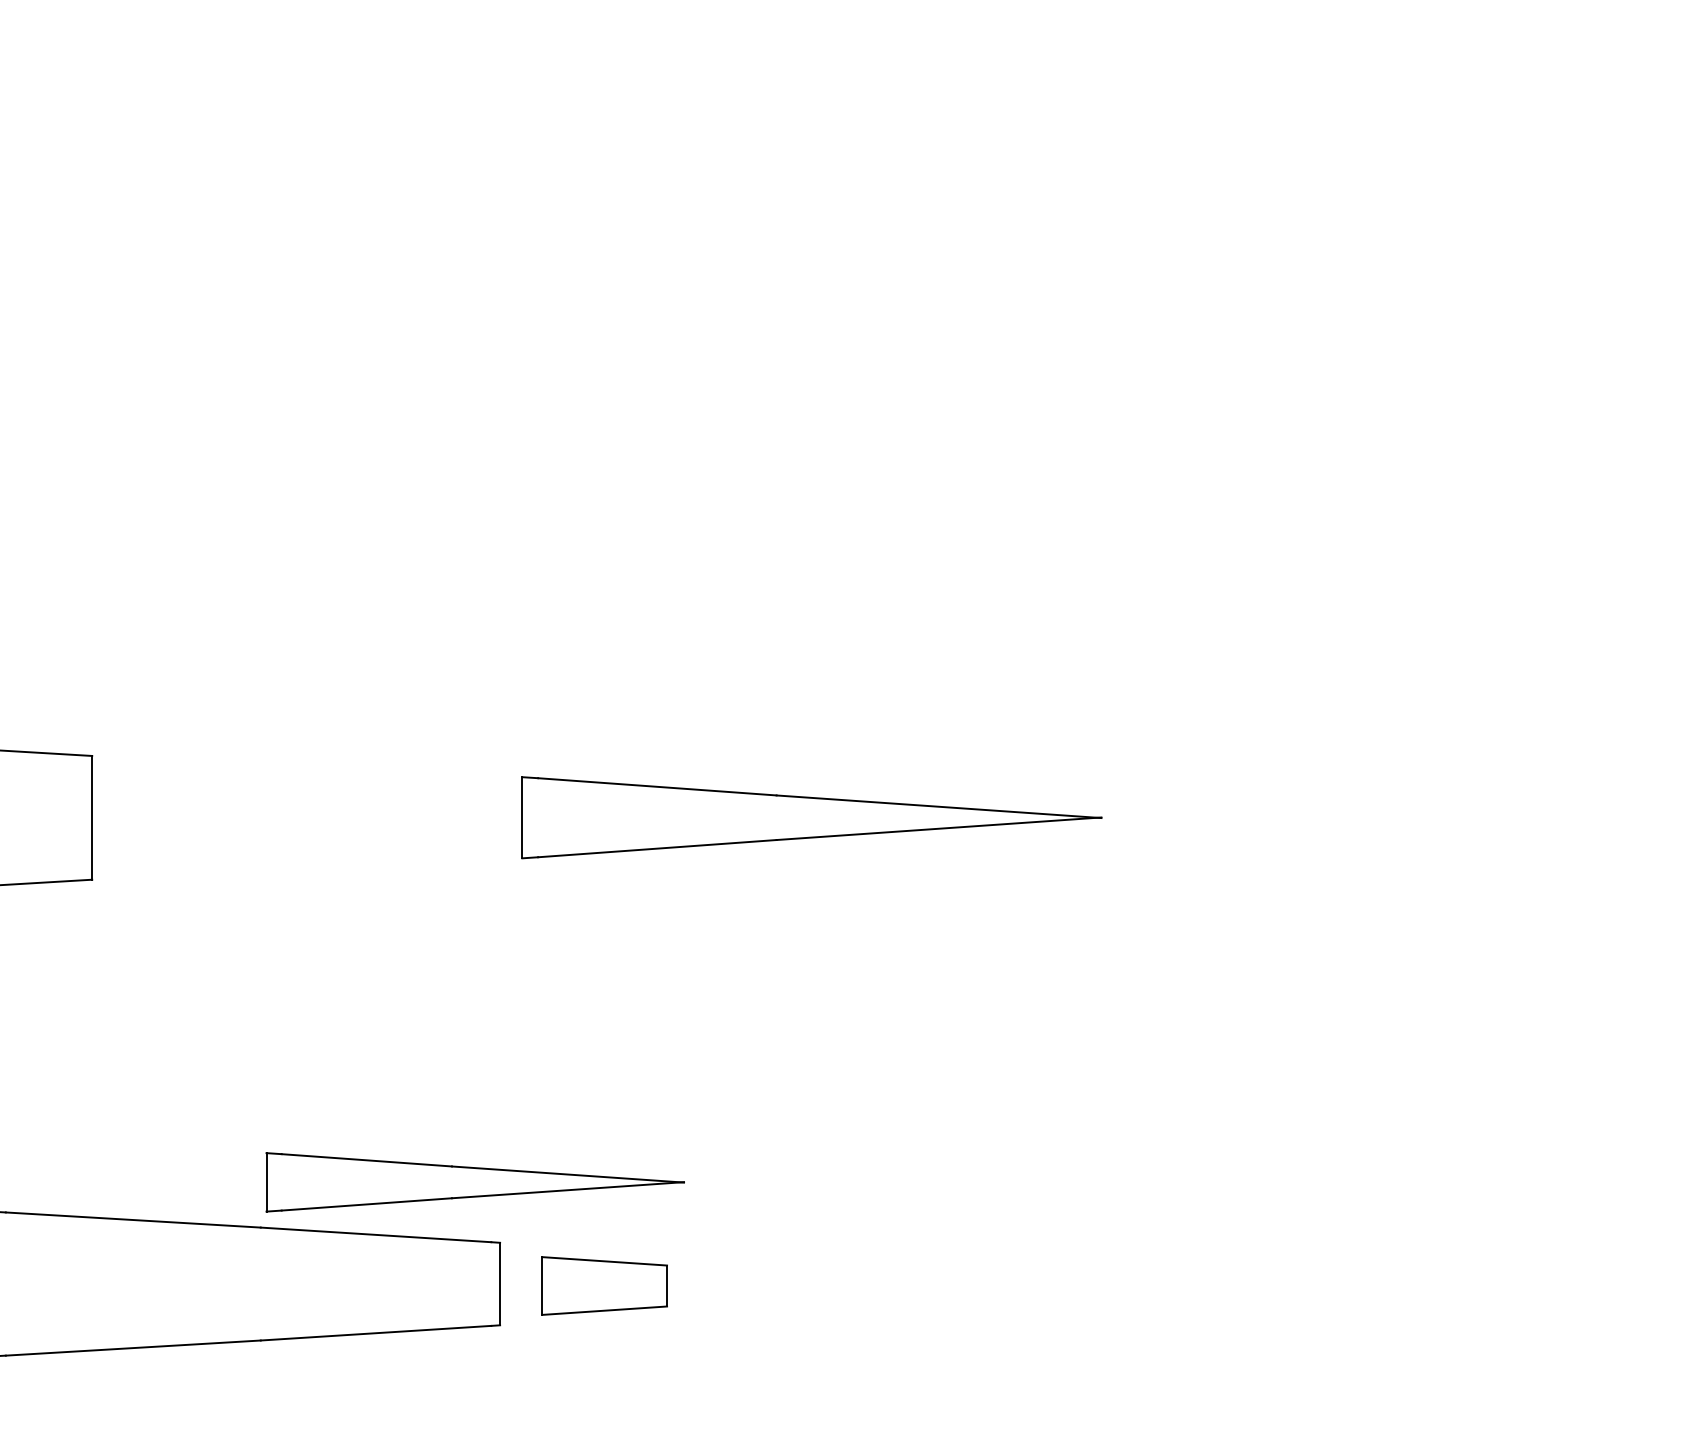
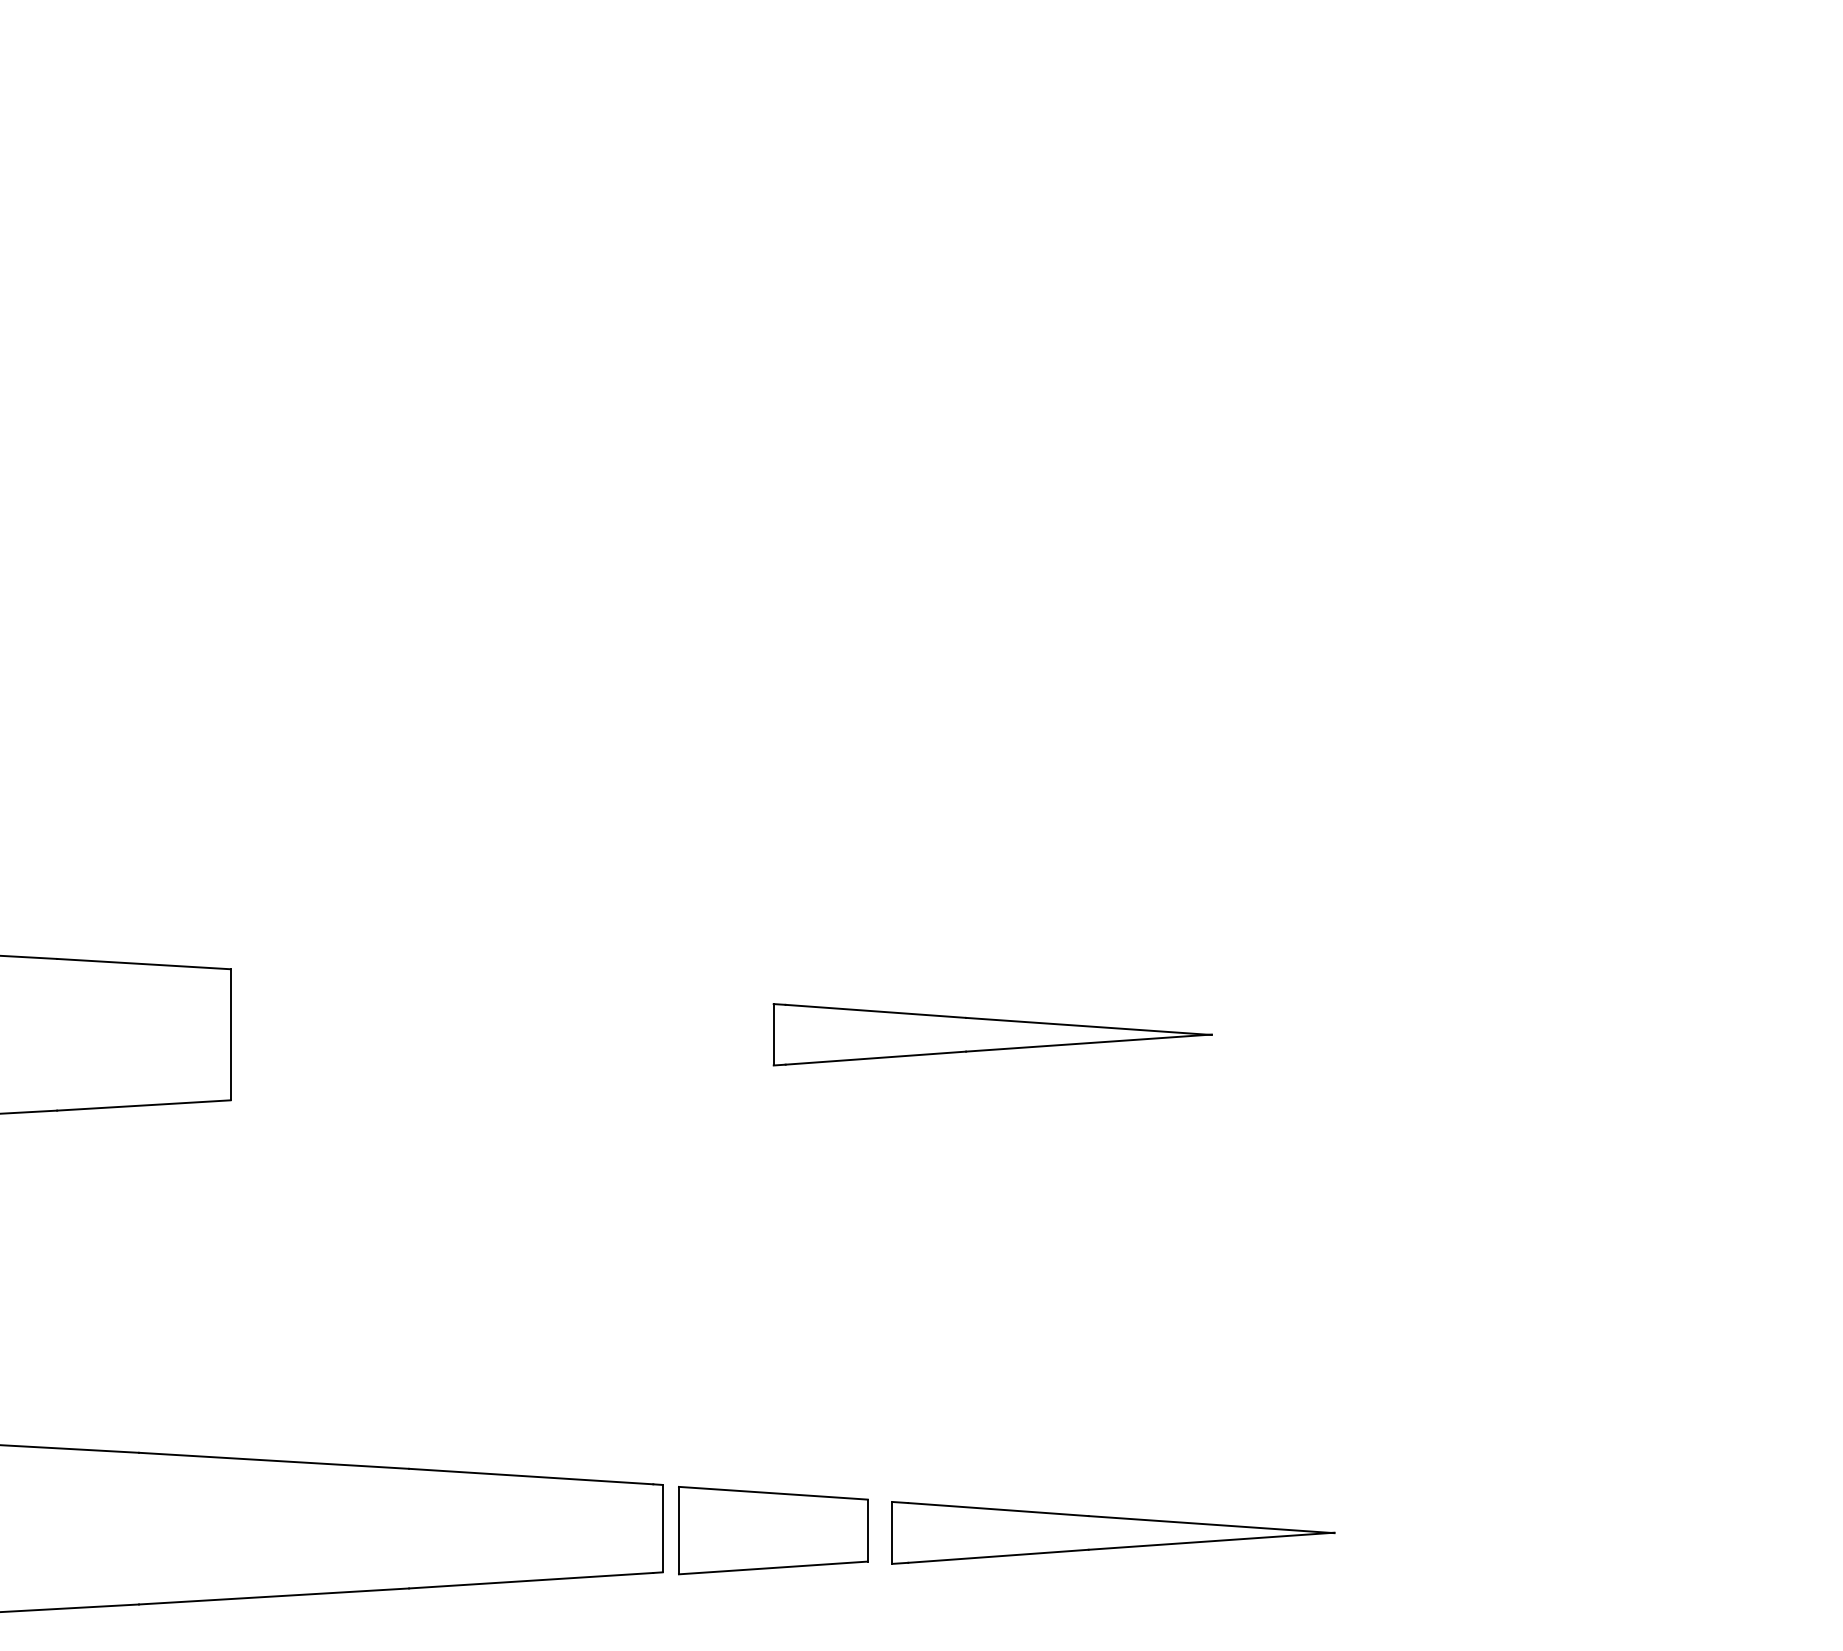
part: (811, 817) -> (992, 1034), size x0.71
part: (475, 1181) -> (1113, 1532), moved
part: (604, 1285) -> (773, 1530), size x1.43

